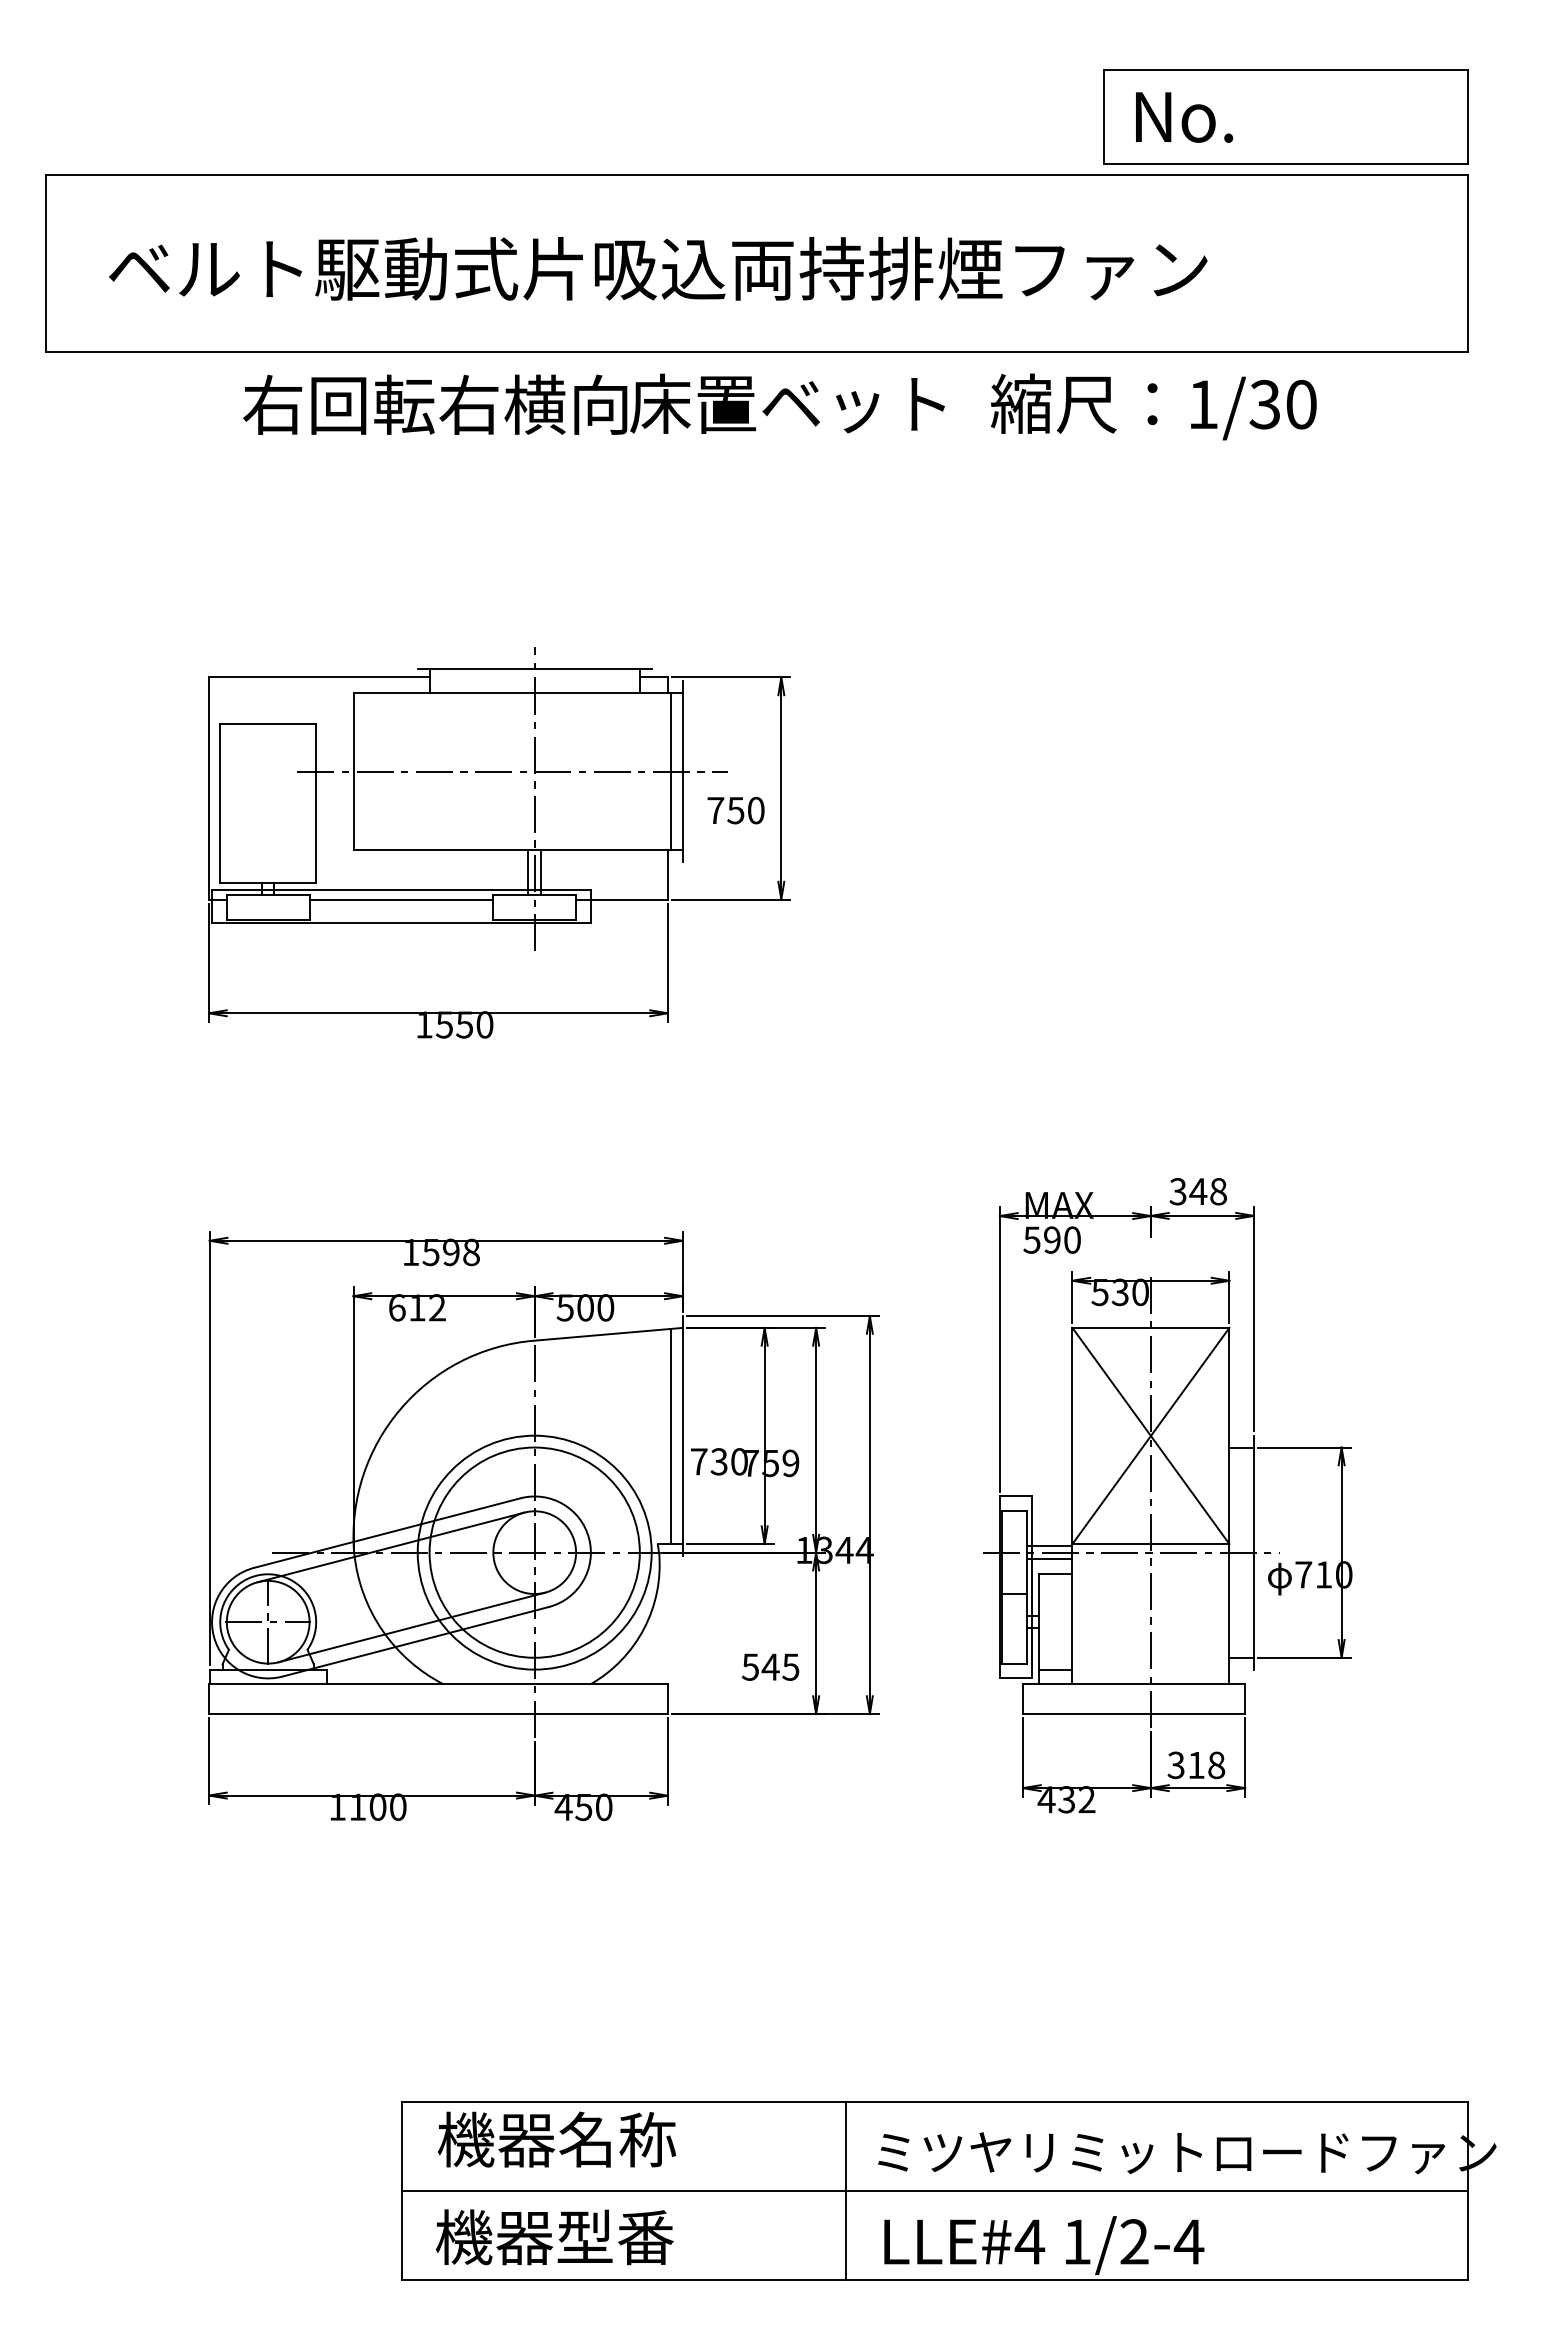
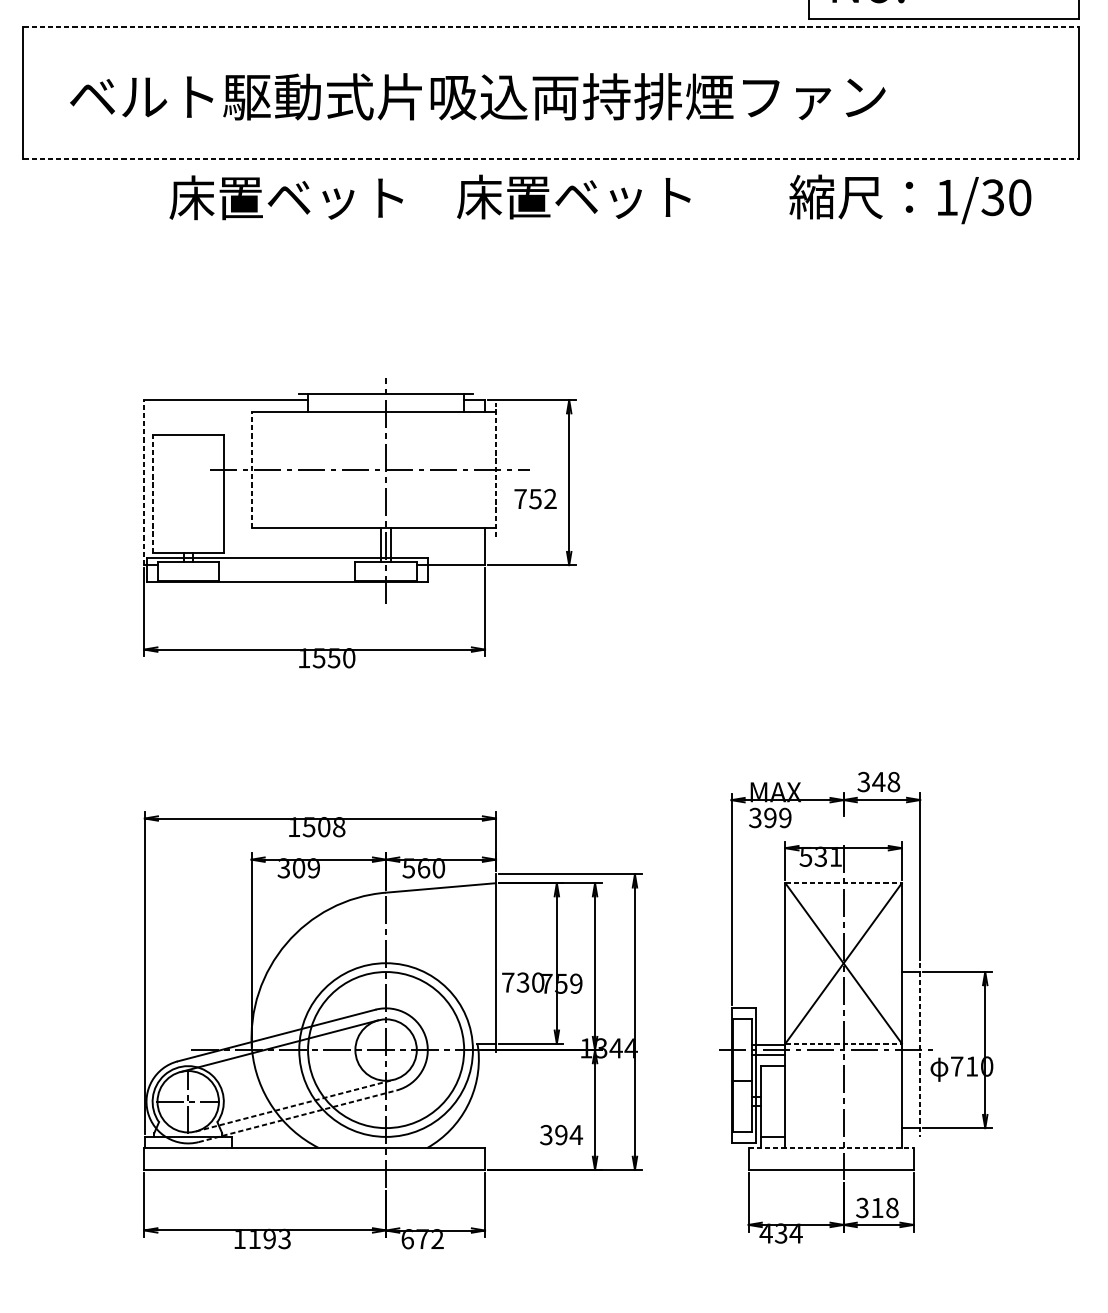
line: (756, 174) -> (550, 26), solid -> dashed
line: (756, 352) -> (550, 158), solid -> dashed
text: (435, 404) -> (312, 197), 右回転右横向 -> 床置ベット
text: (1153, 406) -> (910, 199), moved
line: (353, 771) -> (251, 470), solid -> dashed
line: (670, 771) -> (486, 470), removed
line: (682, 771) -> (495, 470), solid -> dashed
line: (208, 787) -> (143, 481), solid -> dashed
line: (220, 803) -> (152, 493), solid -> dashed
text: (755, 810) -> (550, 499), 750 -> 752
line: (401, 899) -> (287, 565), removed
text: (1051, 1239) -> (769, 817), 590 -> 399
text: (451, 1252) -> (324, 827), 1598 -> 1508
text: (1140, 1292) -> (835, 856), 530 -> 531
text: (416, 1307) -> (298, 868), 612 -> 309
text: (585, 1307) -> (423, 868), 500 -> 560
line: (1151, 1327) -> (844, 882), solid -> dashed
line: (670, 1436) -> (486, 963), removed
line: (1151, 1544) -> (844, 1044), solid -> dashed
line: (1253, 1552) -> (919, 1049), solid -> dashed
line: (411, 1627) -> (294, 1105), solid -> dashed
line: (415, 1641) -> (297, 1116), solid -> dashed
text: (770, 1666) -> (561, 1134), 545 -> 394
line: (1134, 1684) -> (831, 1147), solid -> dashed
text: (1086, 1799) -> (795, 1233), 432 -> 434
text: (387, 1806) -> (276, 1238), 1100 -> 1193
text: (583, 1807) -> (422, 1239), 450 -> 672

